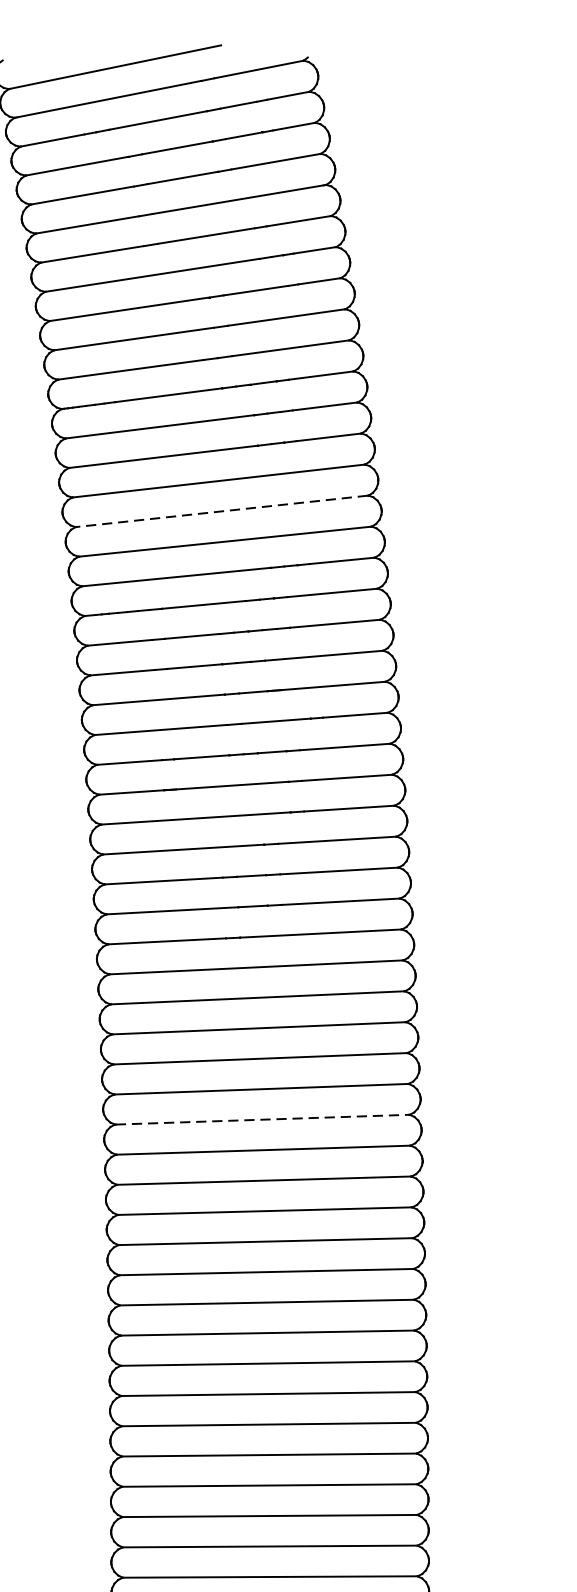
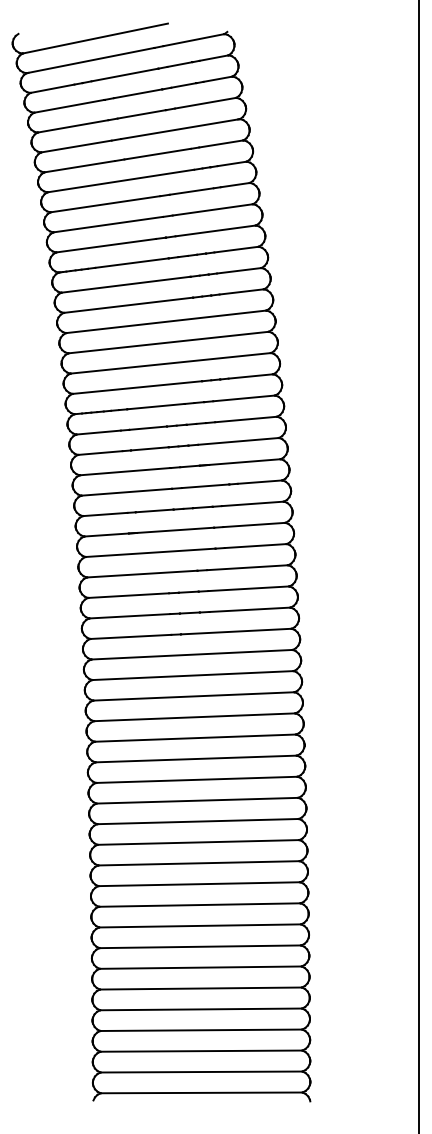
line: (221, 511) -> (168, 342), dashed -> solid
line: (262, 1118) -> (196, 758), dashed -> solid

